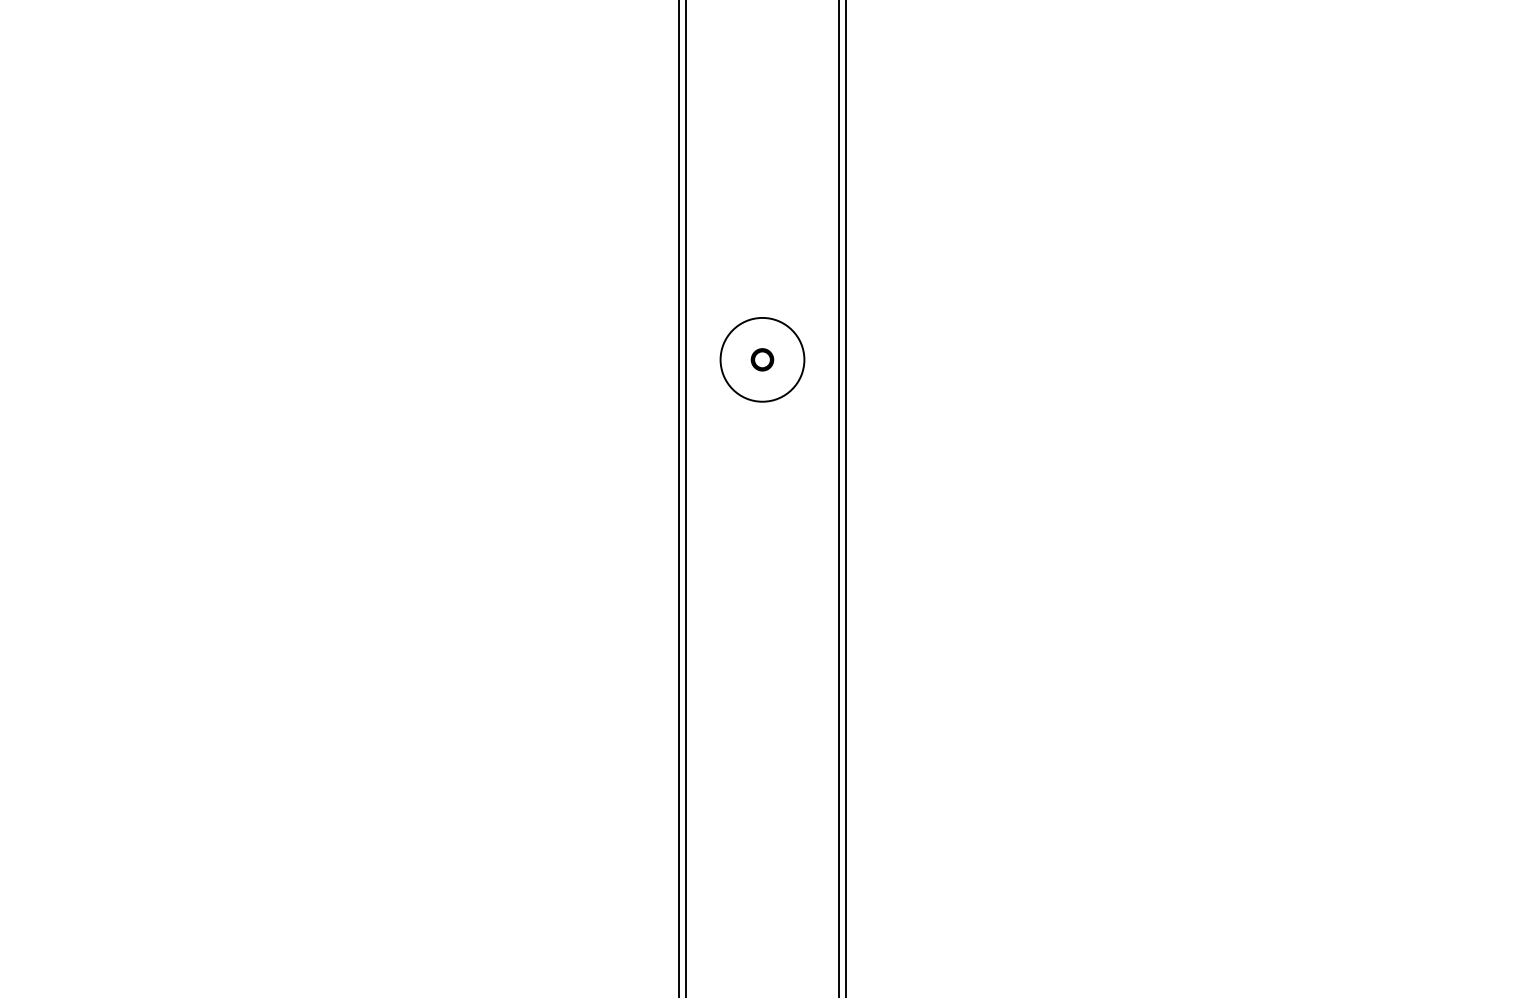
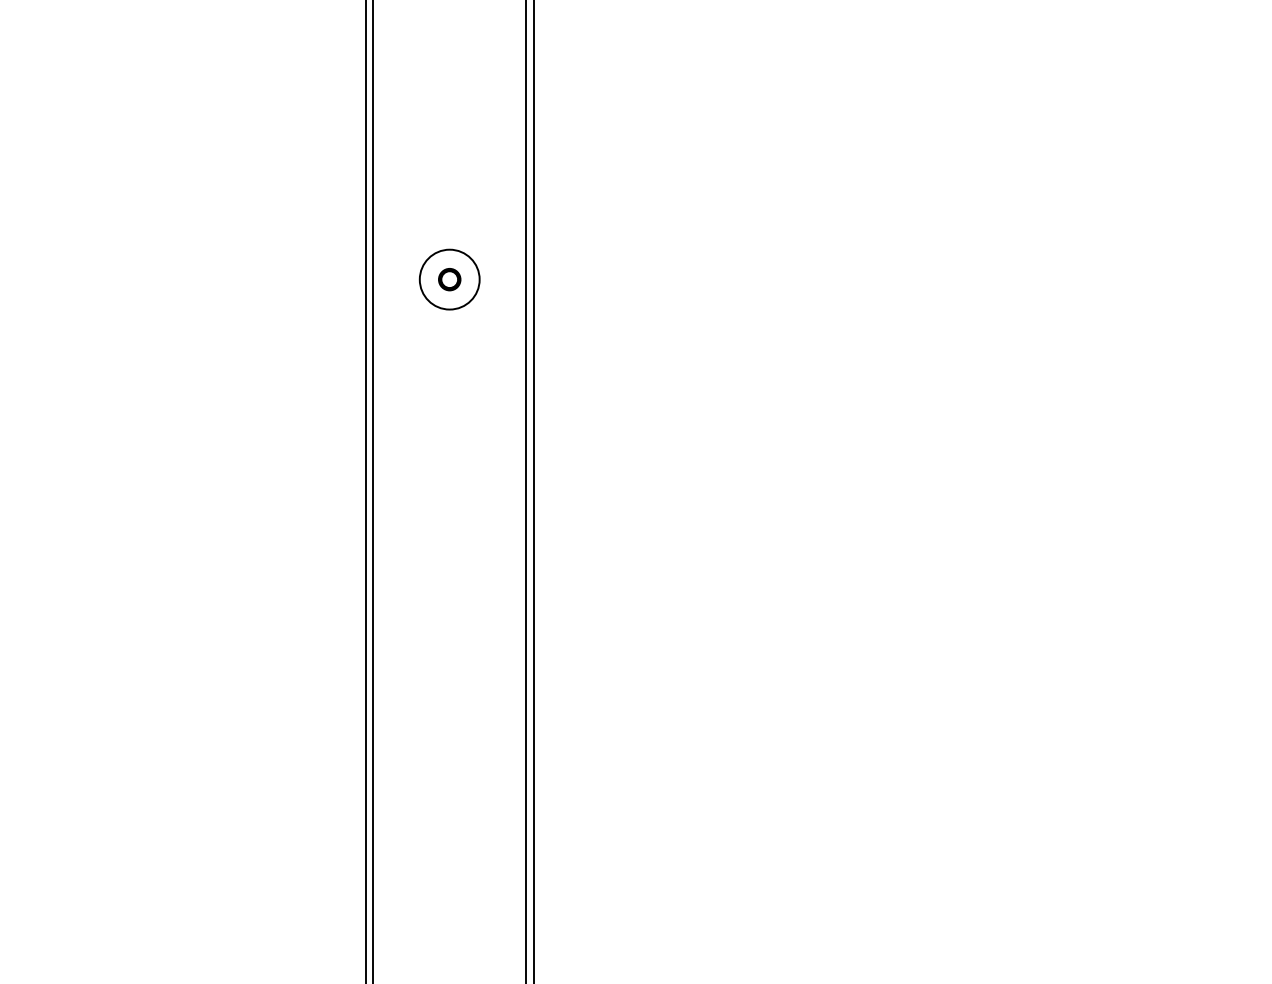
circle: (762, 359) -> (449, 279), size x0.71

